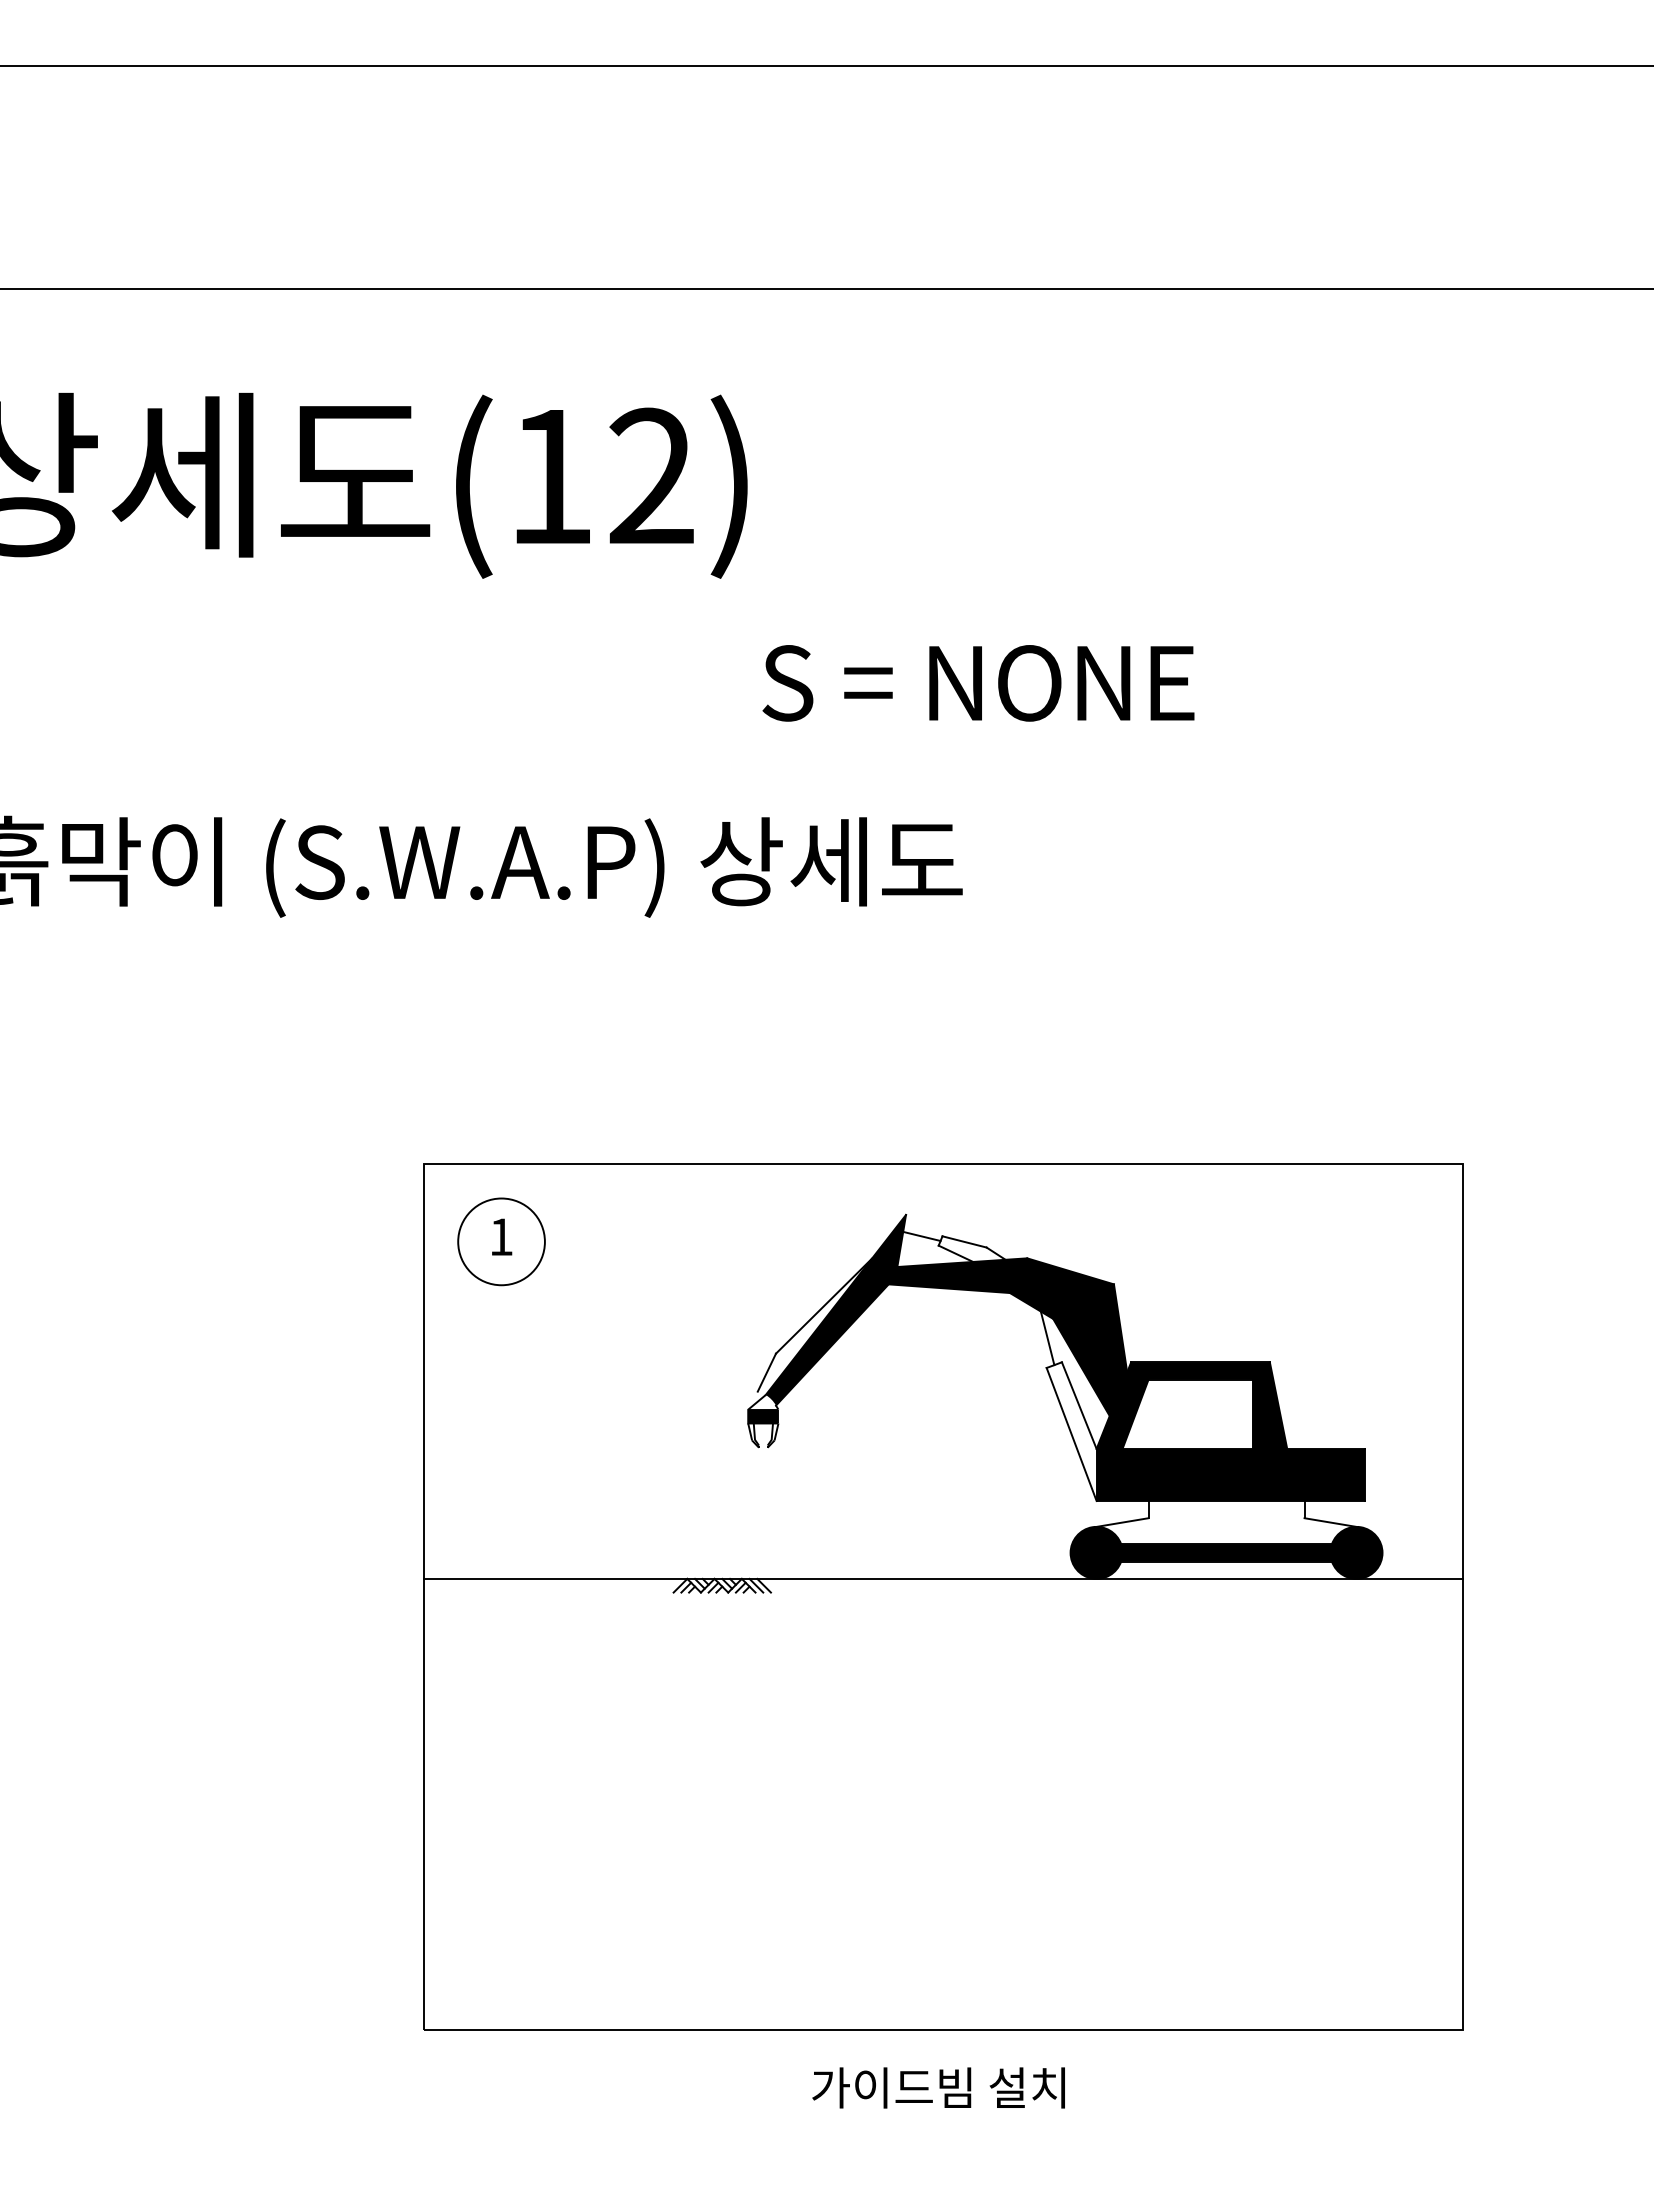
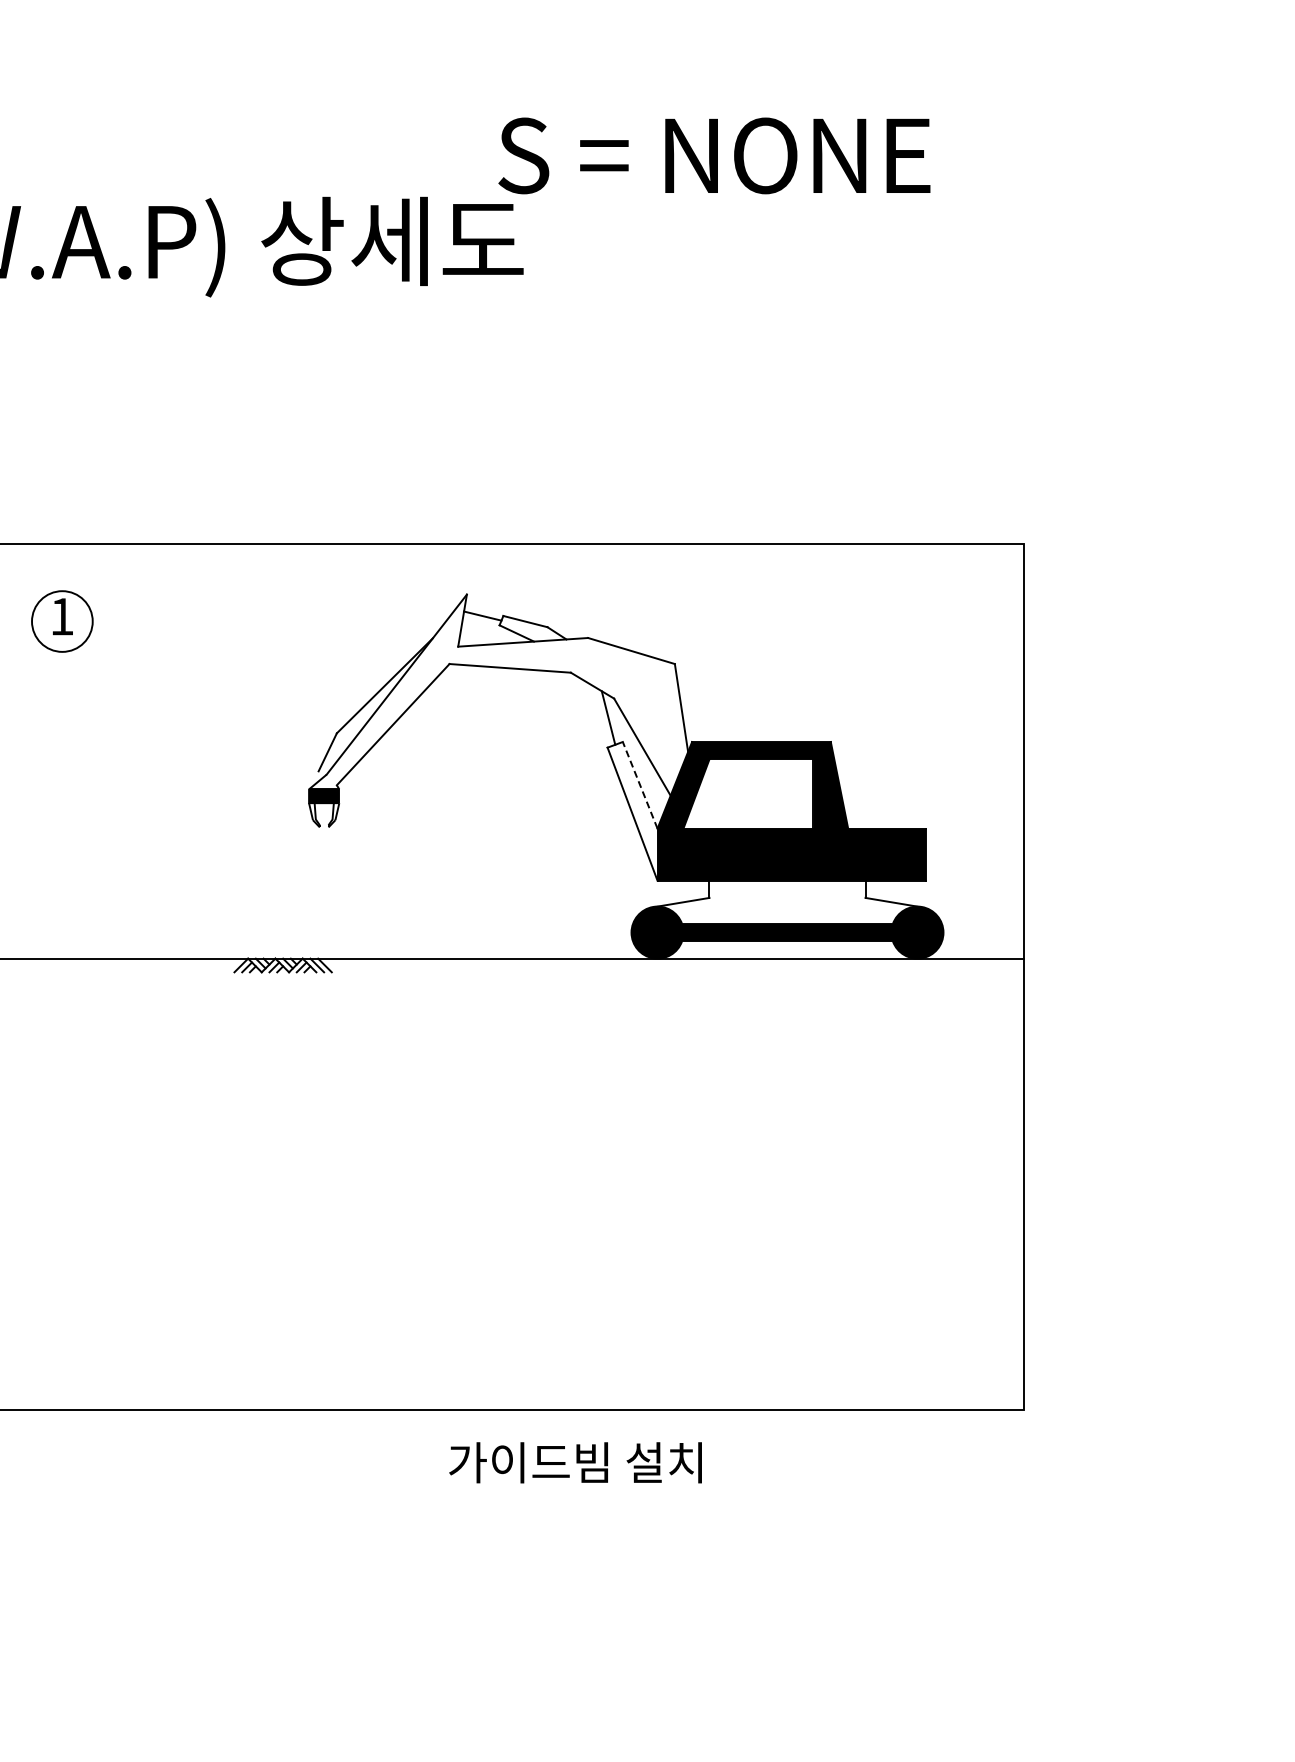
text: (978, 683) -> (714, 156), moved
circle: (501, 1241) -> (62, 621), size x0.7
fill: (946, 1315) -> (507, 695), removed
line: (1079, 1405) -> (640, 785), solid -> dashed
text: (938, 2087) -> (575, 1462), moved

